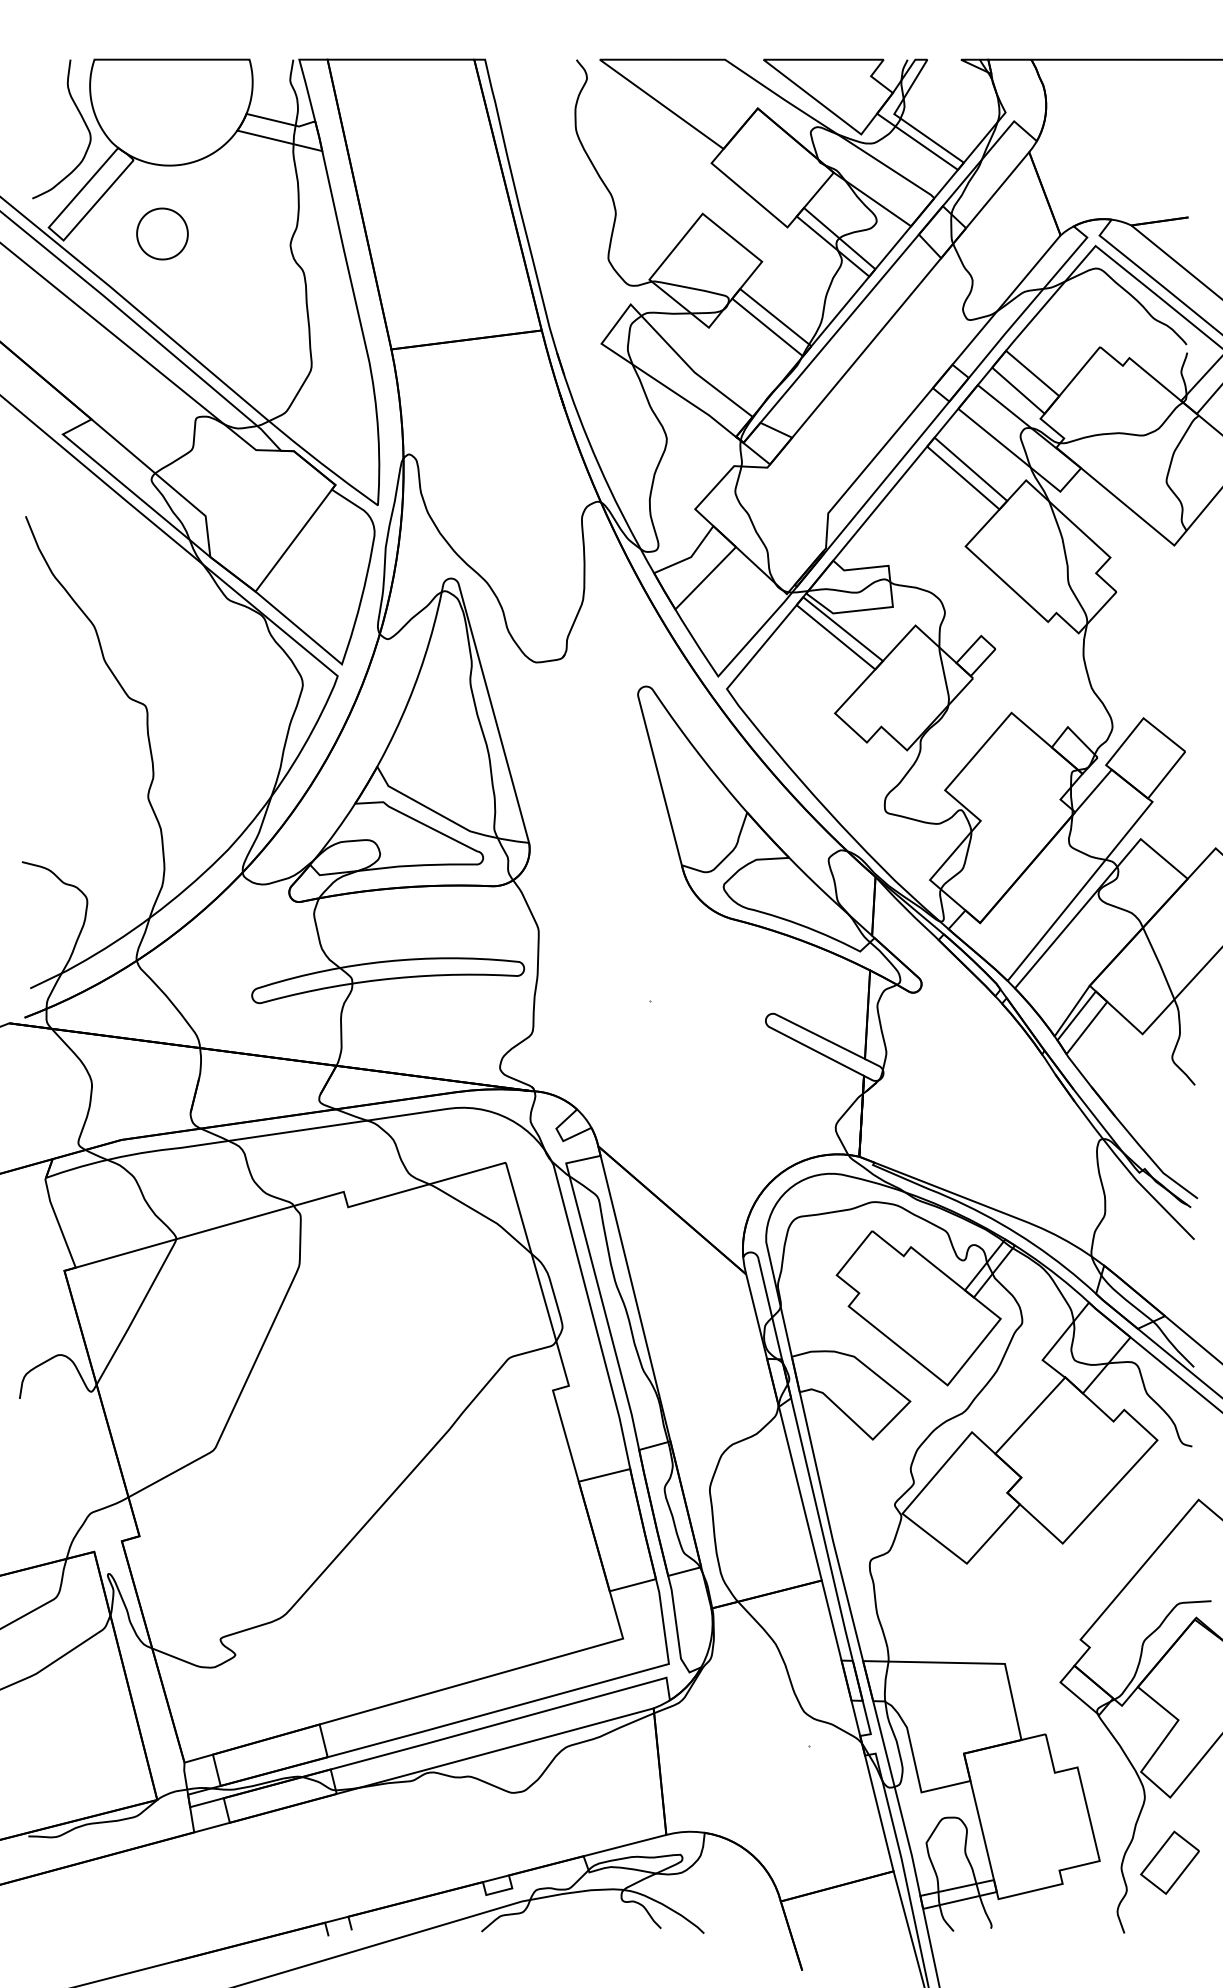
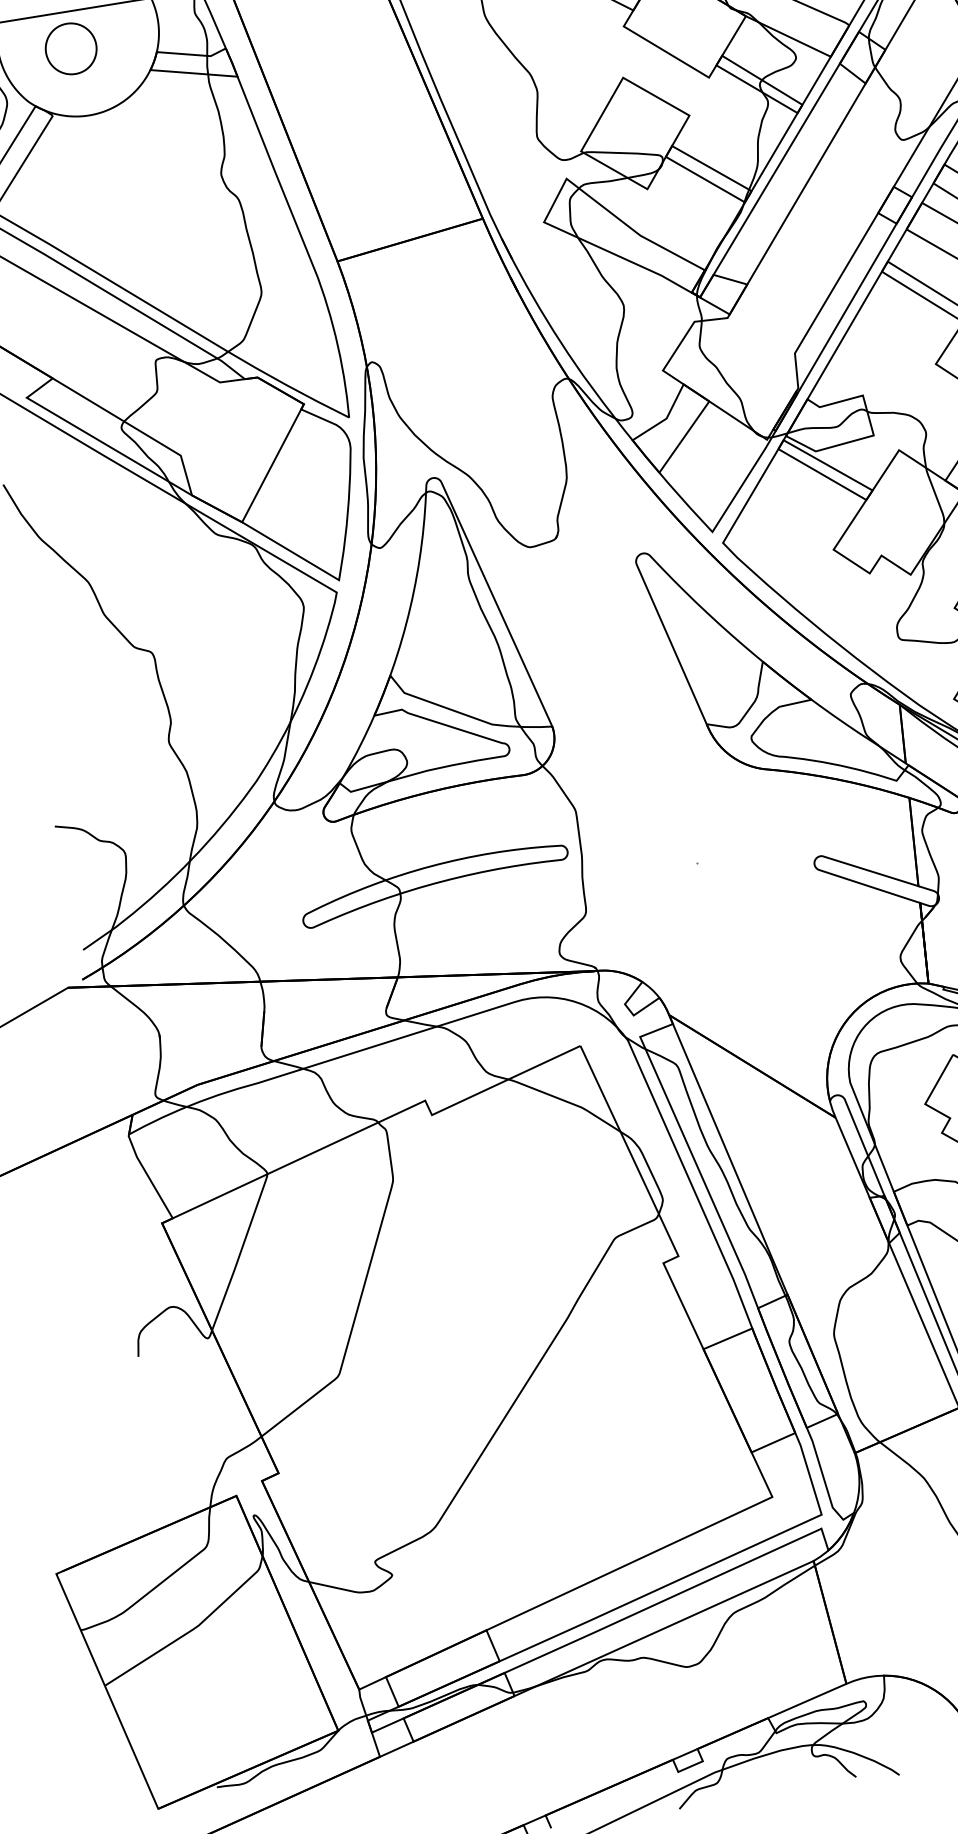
part: (162, 233) -> (71, 48), moved

